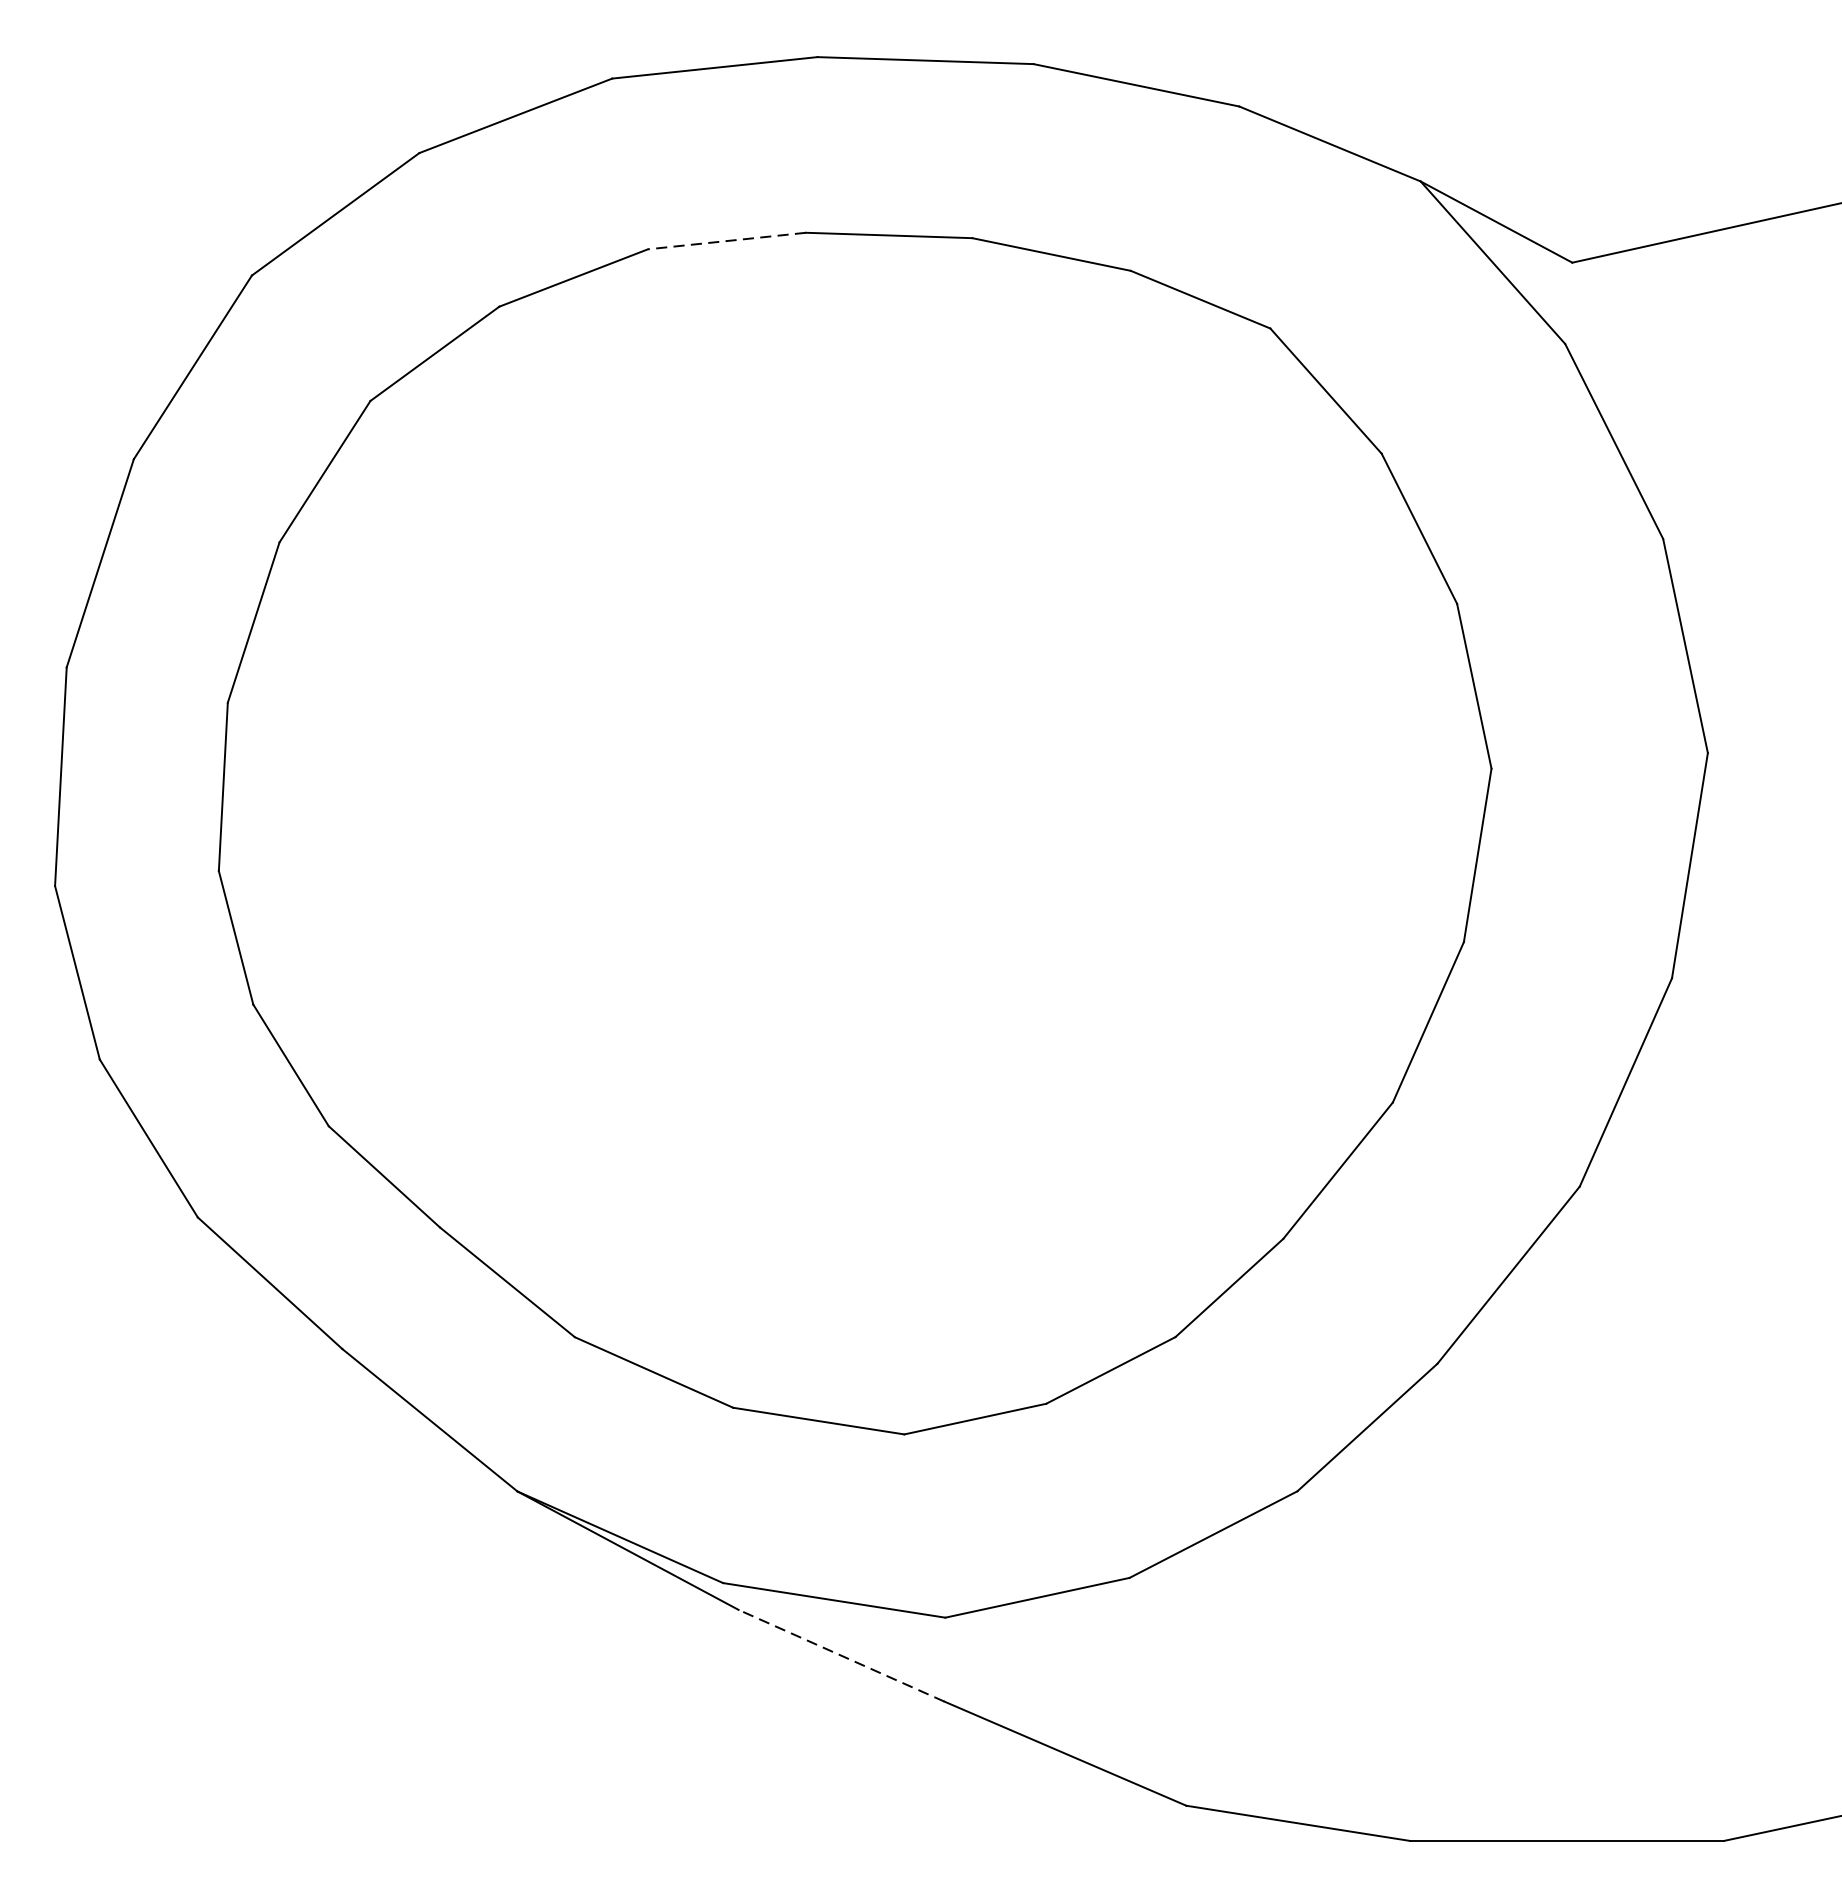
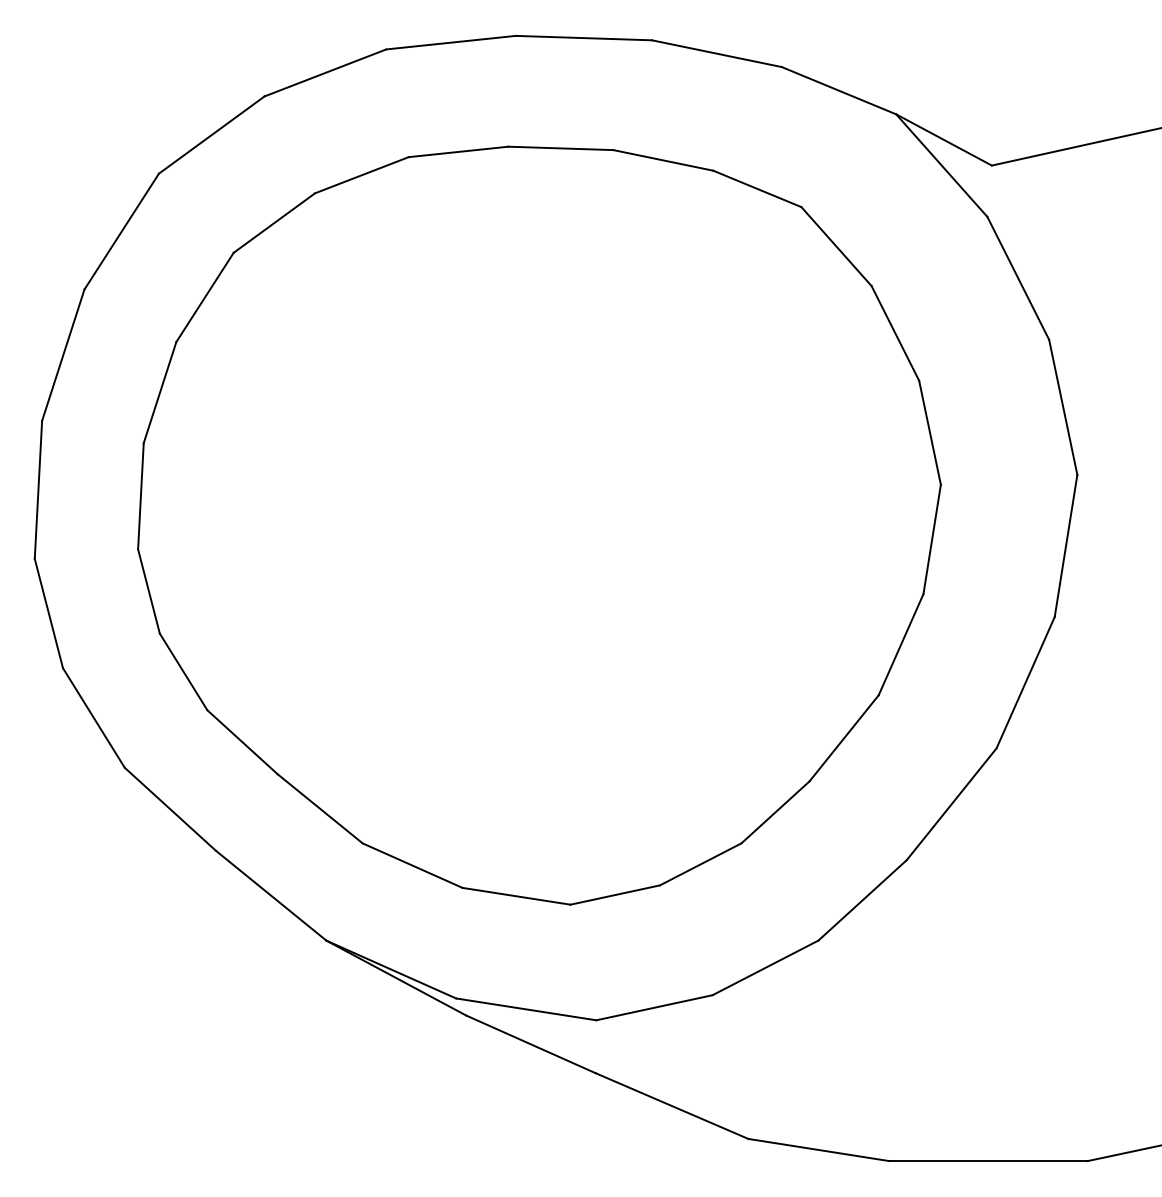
line: (726, 240) -> (458, 151), dashed -> solid
line: (840, 1656) -> (530, 1044), dashed -> solid

